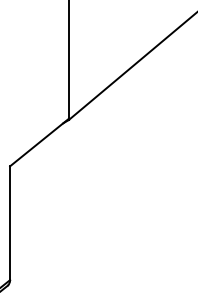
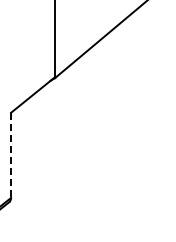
line: (10, 223) -> (11, 155), solid -> dashed

